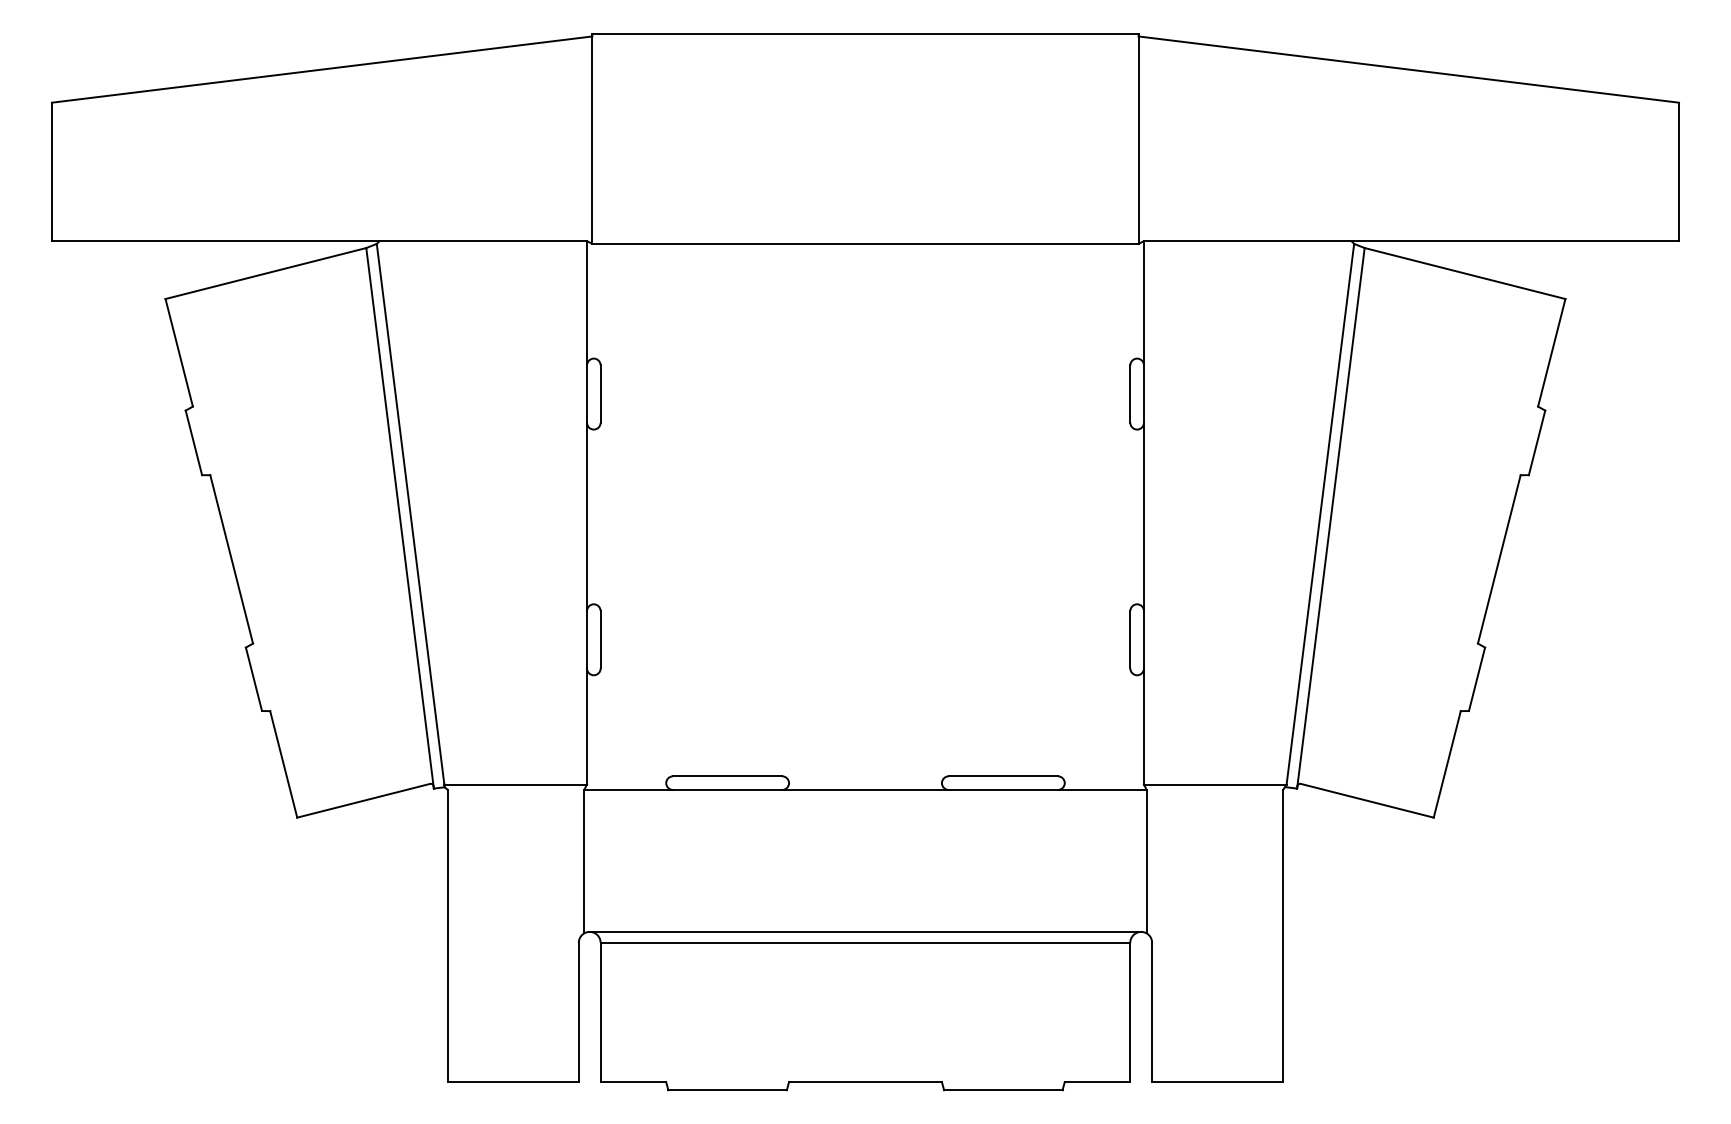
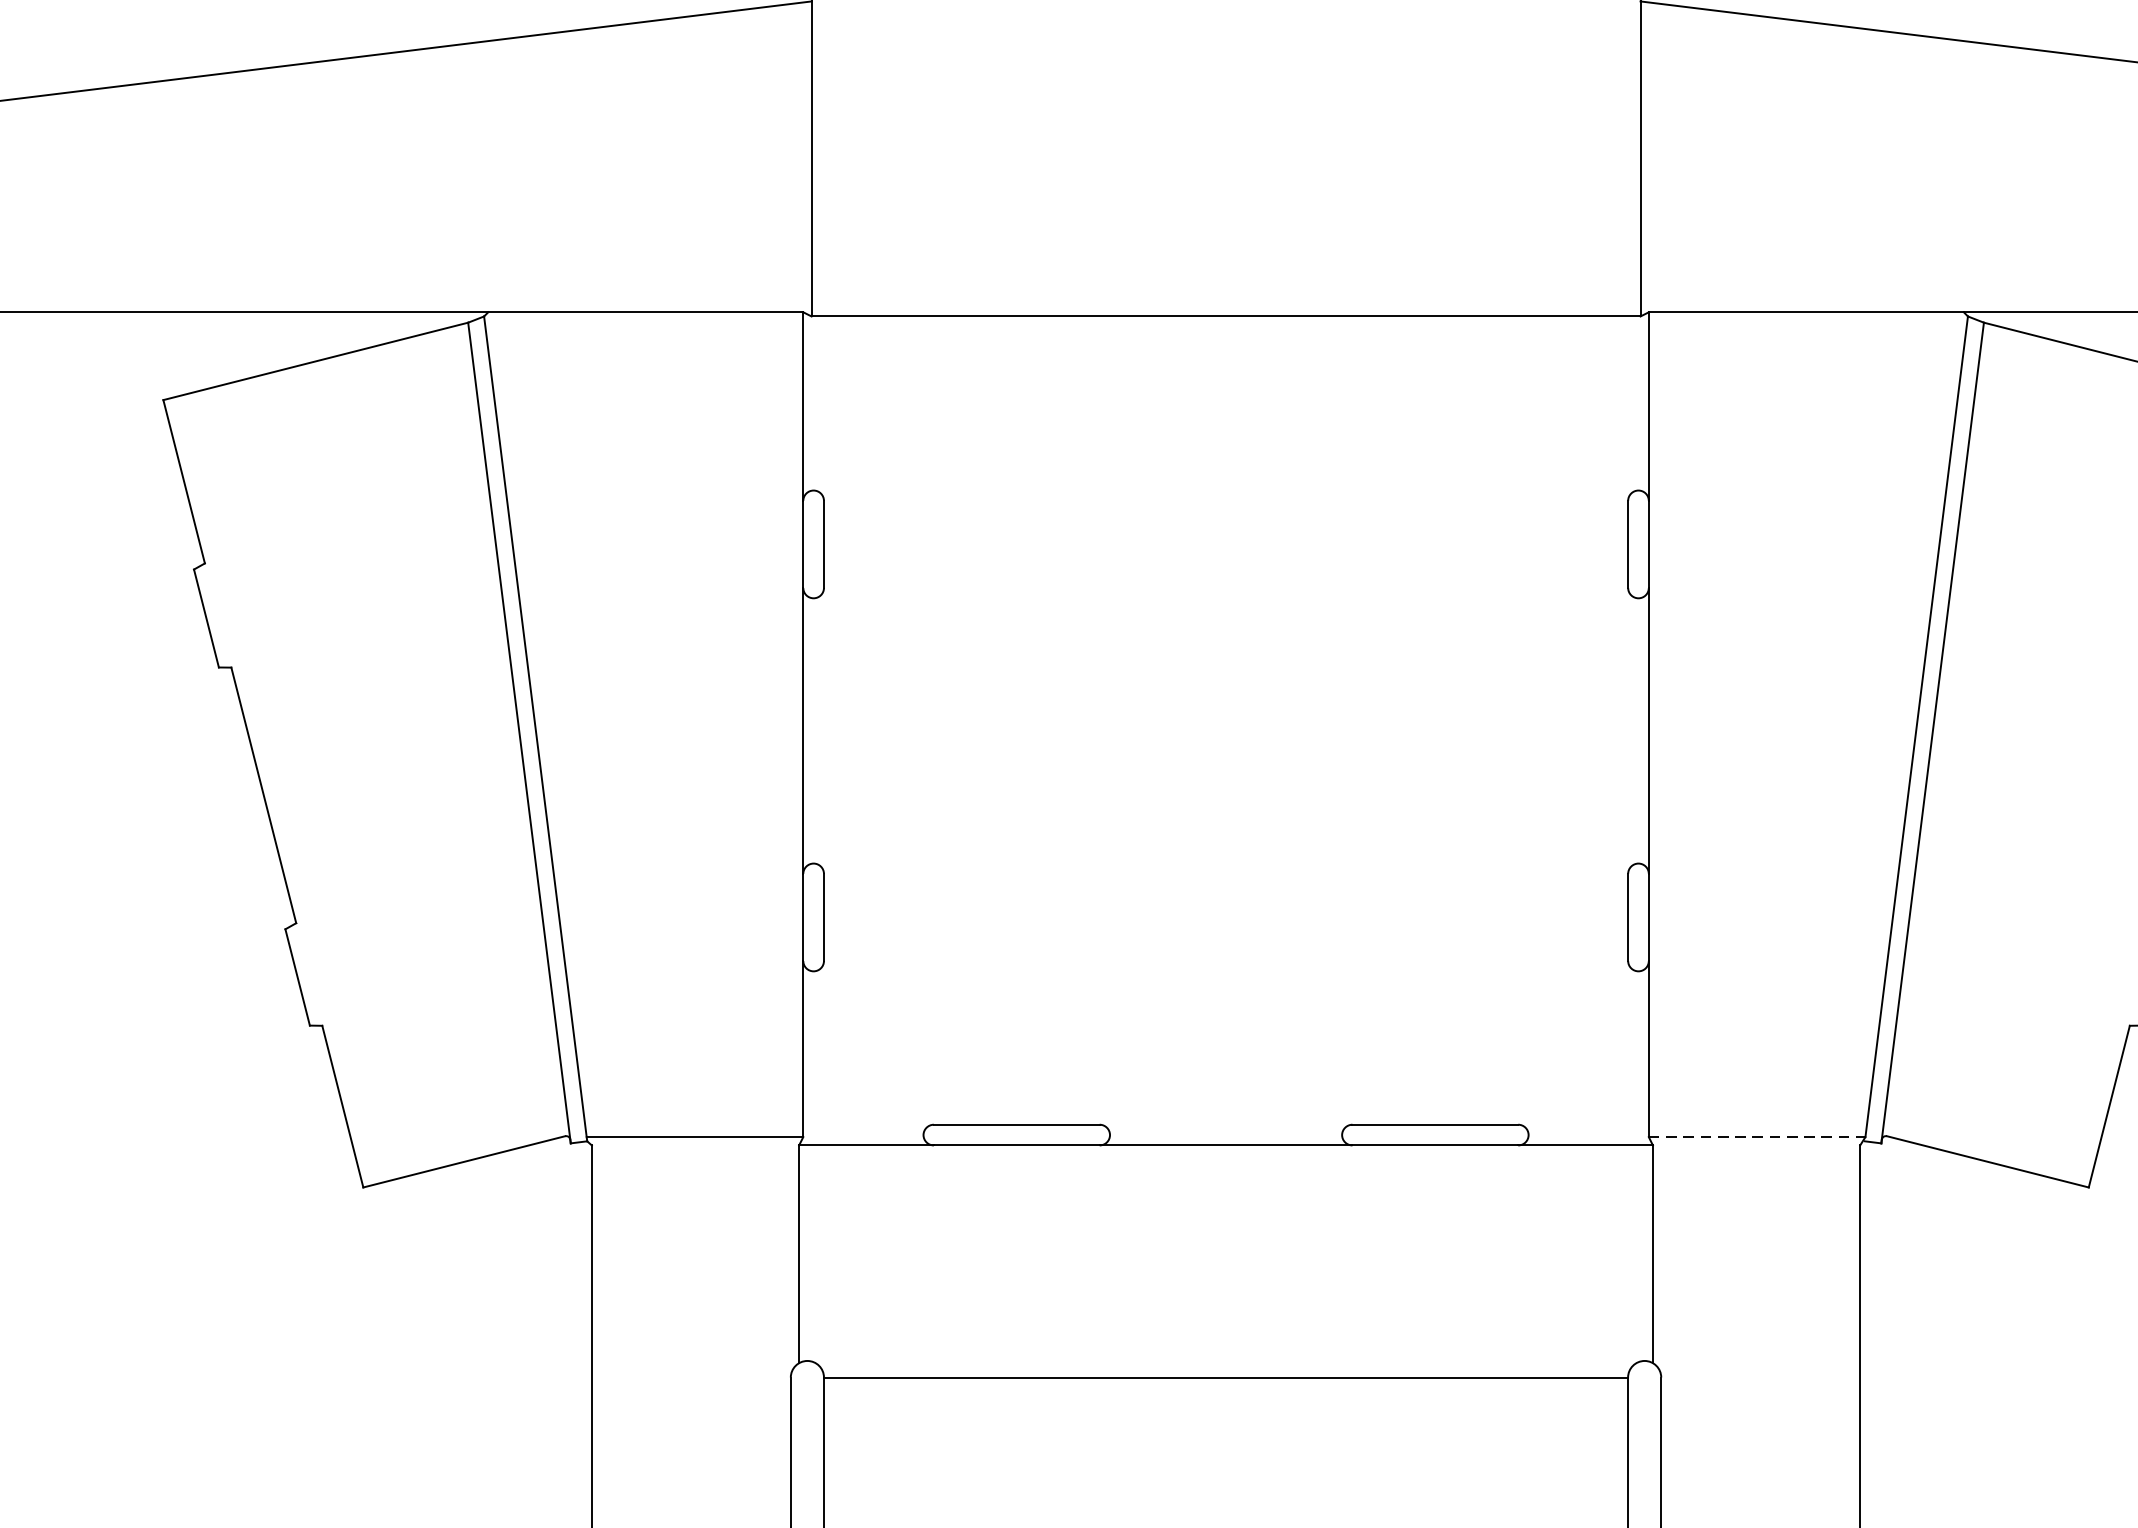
line: (1215, 784) -> (1757, 1137), solid -> dashed
line: (865, 931) -> (1226, 1360), removed

